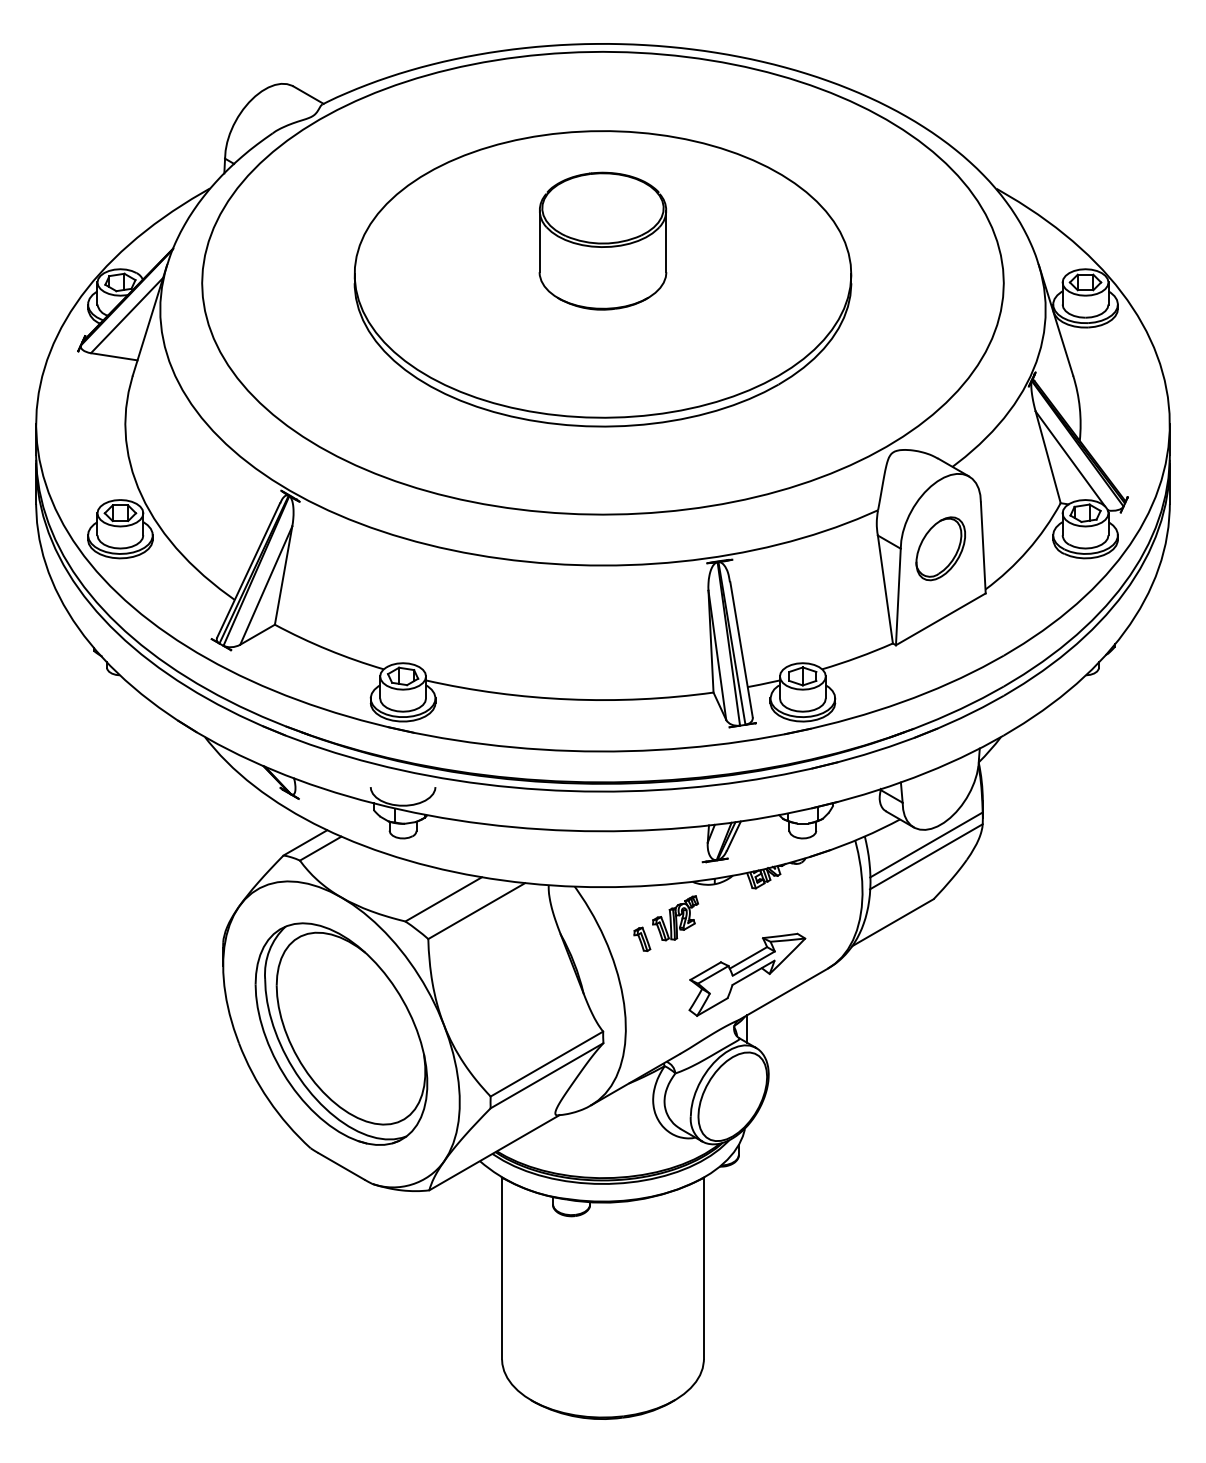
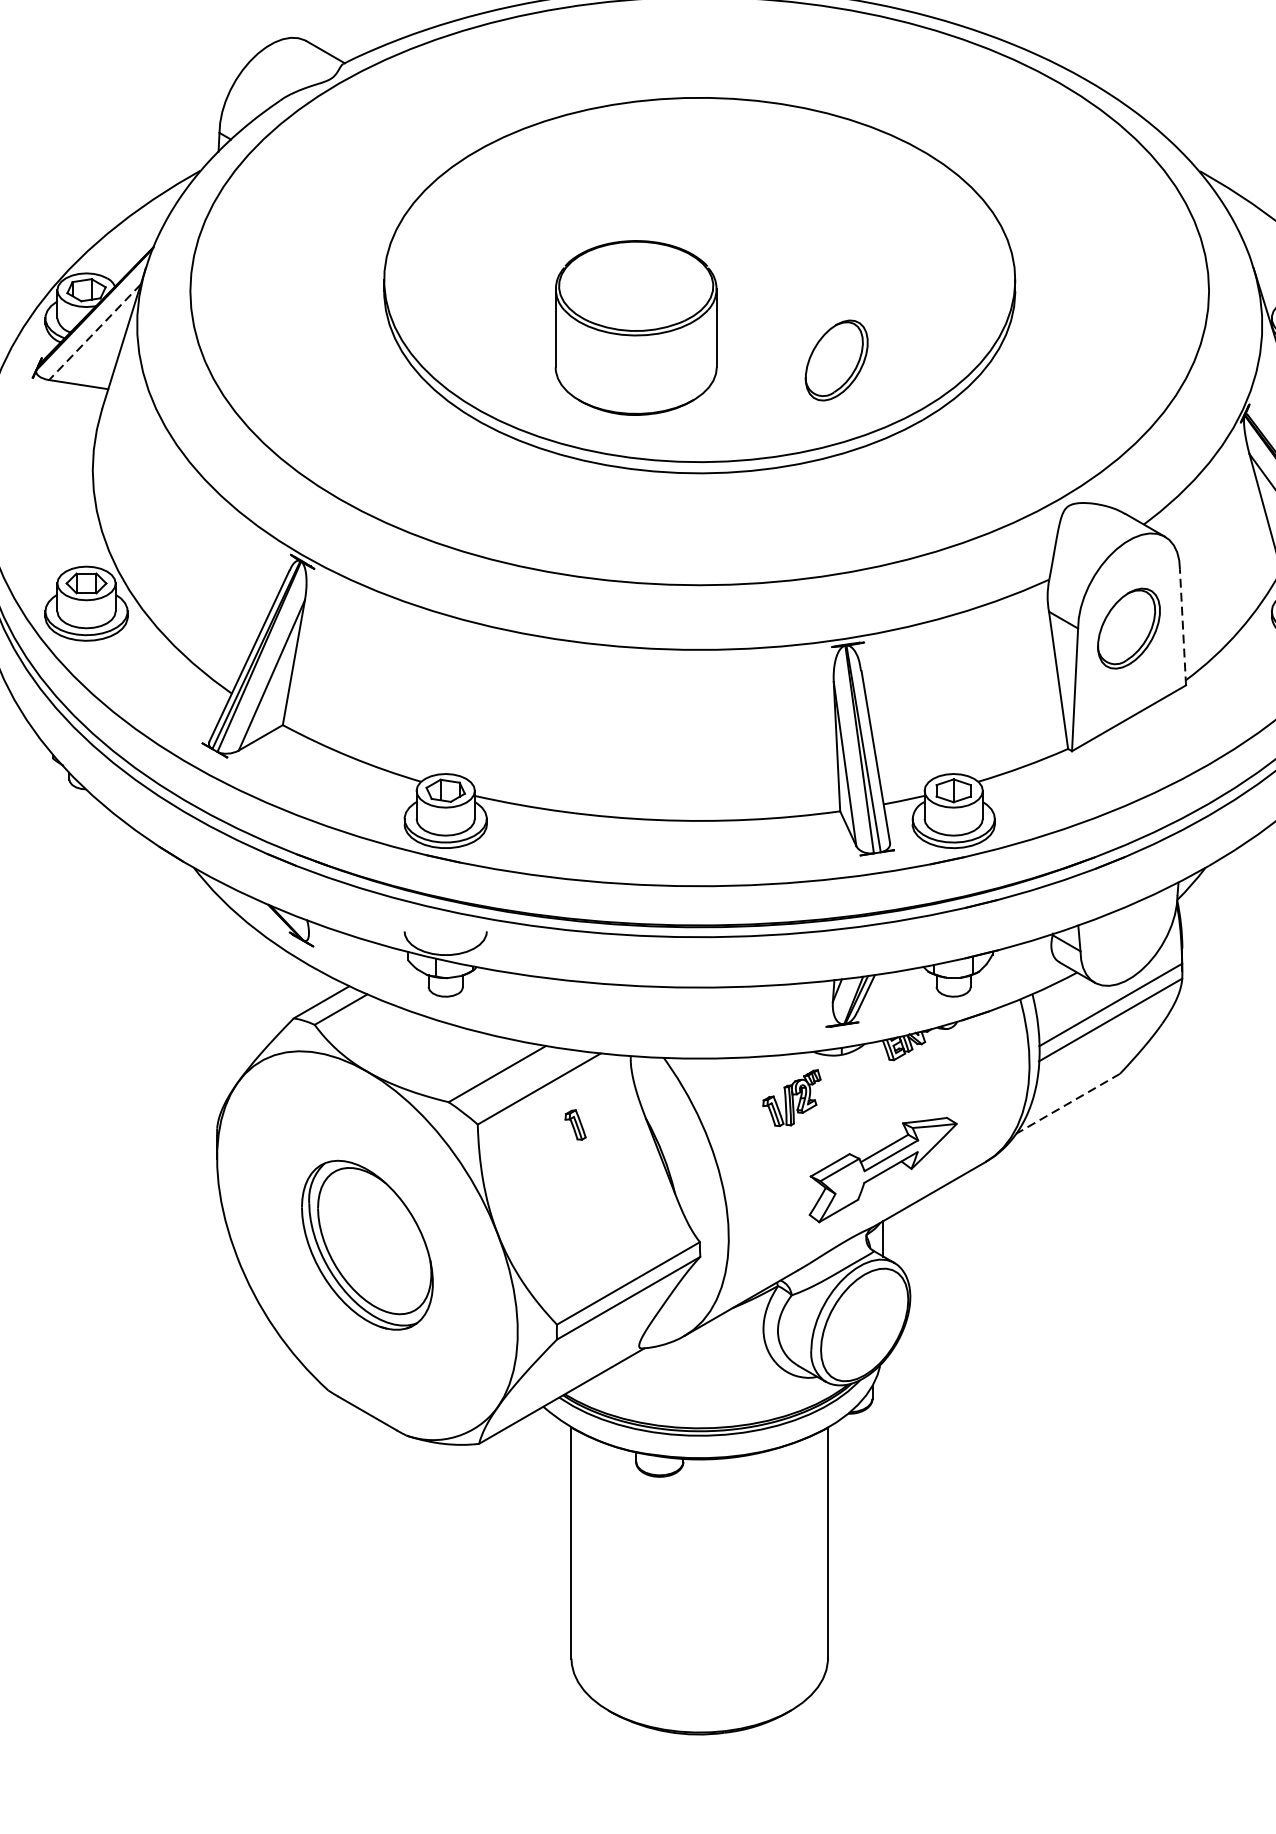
part: (602, 240) -> (635, 327), moved
line: (126, 315) -> (94, 332), solid -> dashed
part: (710, 337) -> (836, 360), added
line: (983, 547) -> (1183, 626), solid -> dashed
line: (892, 923) -> (1067, 1104), solid -> dashed
part: (642, 938) -> (575, 1123), moved
part: (341, 1033) -> (367, 1244), size x0.6

